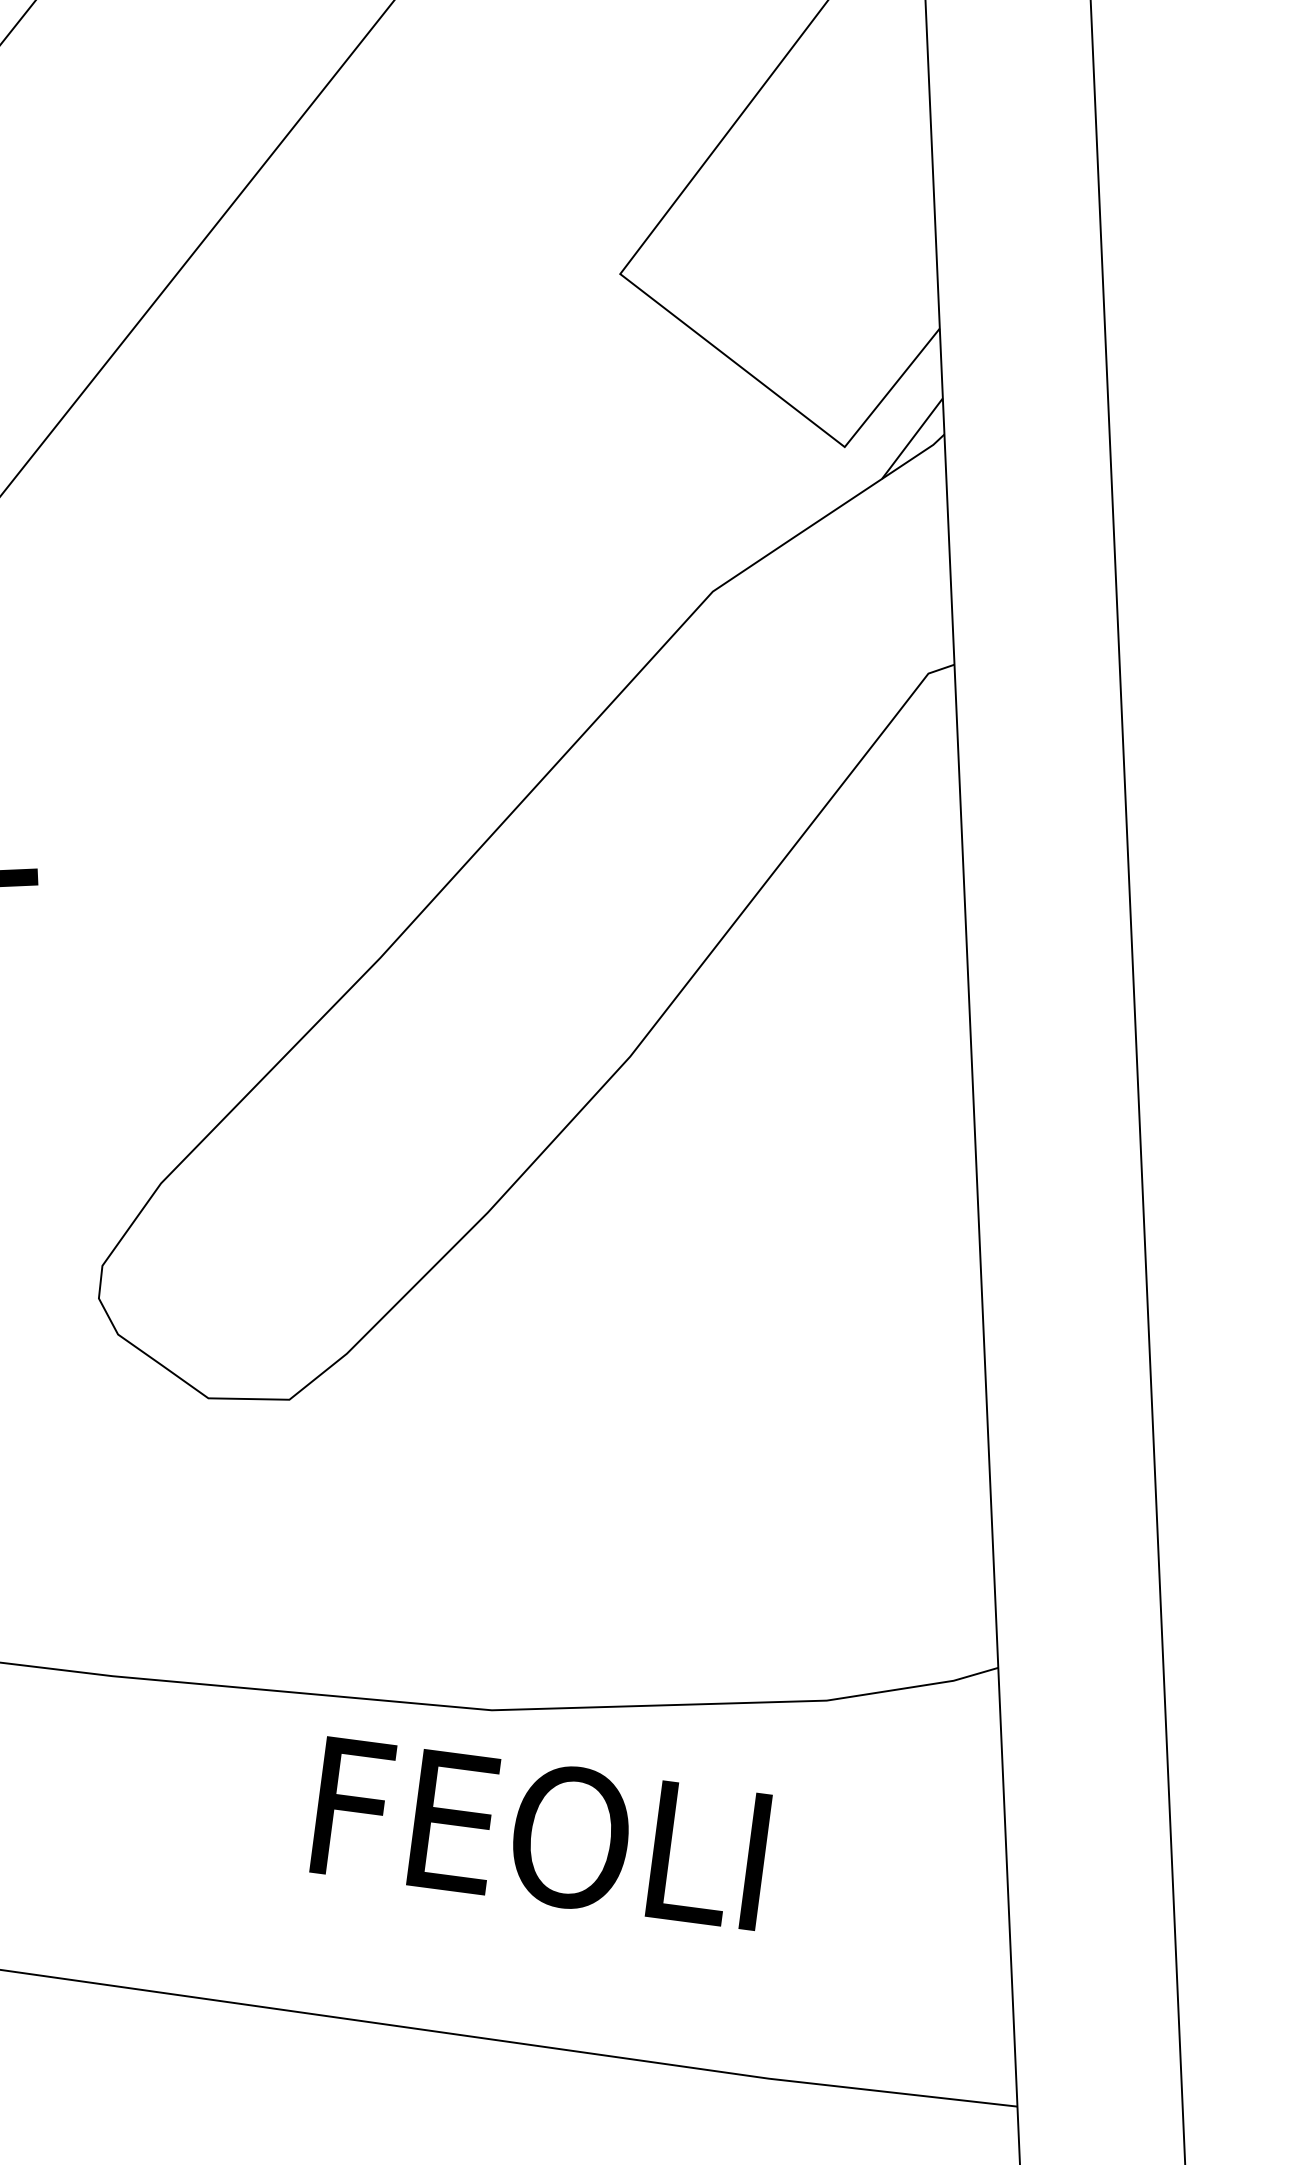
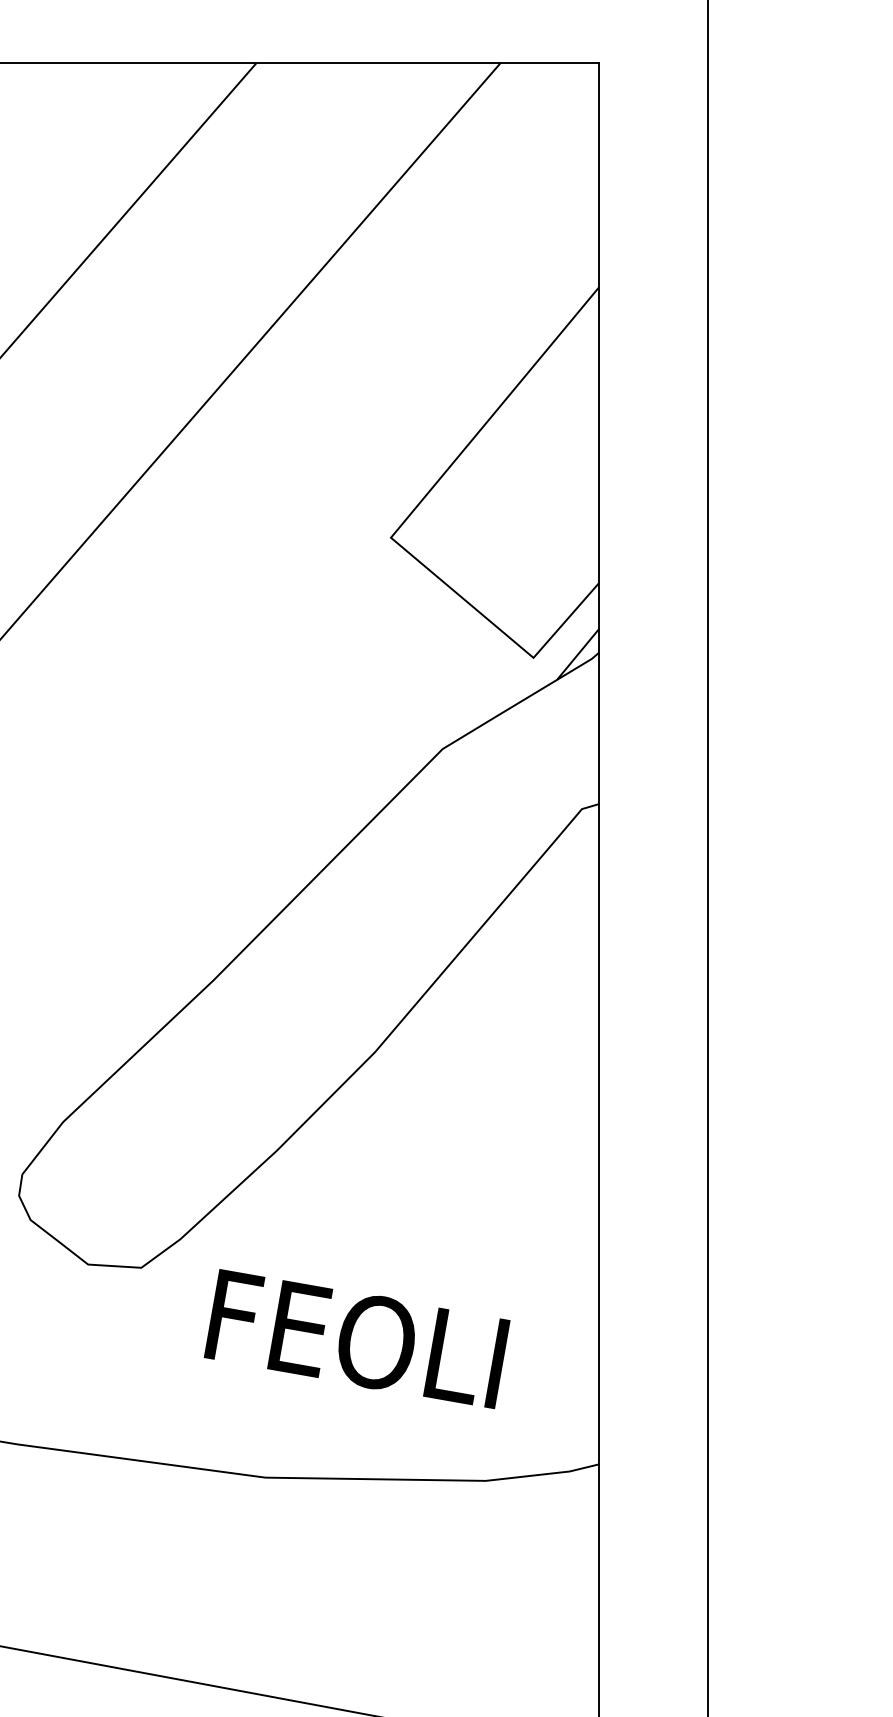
text: (539, 1834) -> (356, 1339), moved

